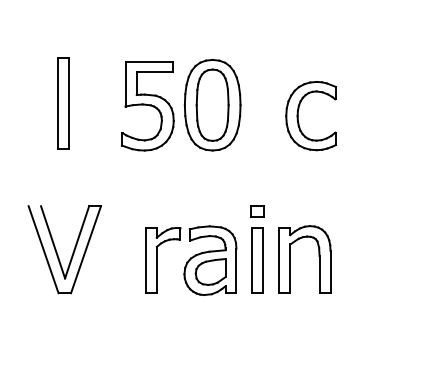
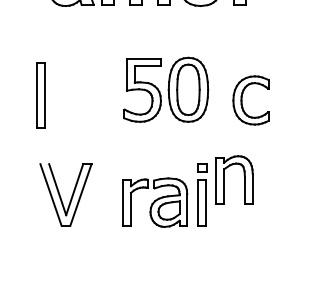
part: (62, 103) -> (40, 95), moved
part: (181, 104) -> (166, 89), moved
part: (299, 116) -> (242, 100), moved
part: (290, 259) -> (224, 179), moved

